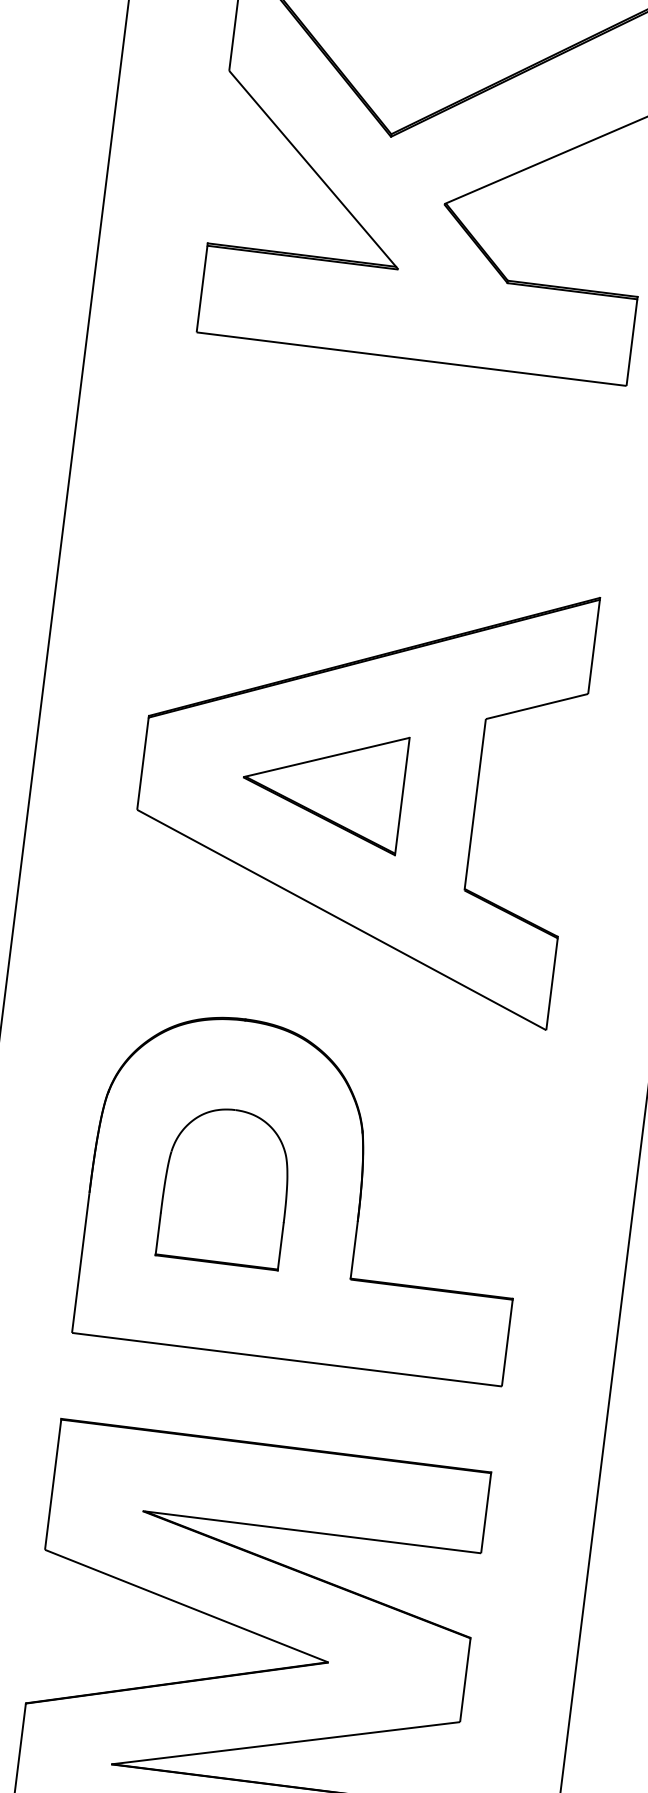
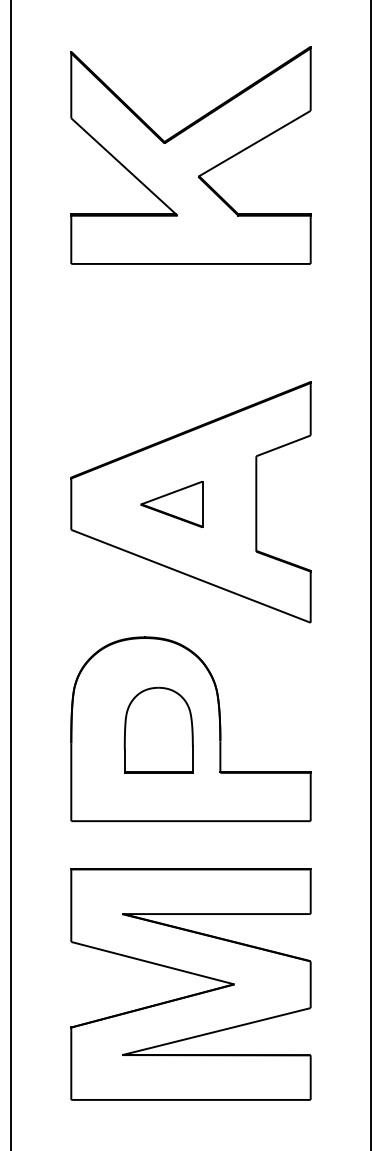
part: (322, 786) -> (171, 504), size x0.7
part: (225, 1184) -> (158, 729), moved

